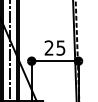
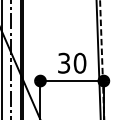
text: (54, 47) -> (71, 62), 25 -> 30

